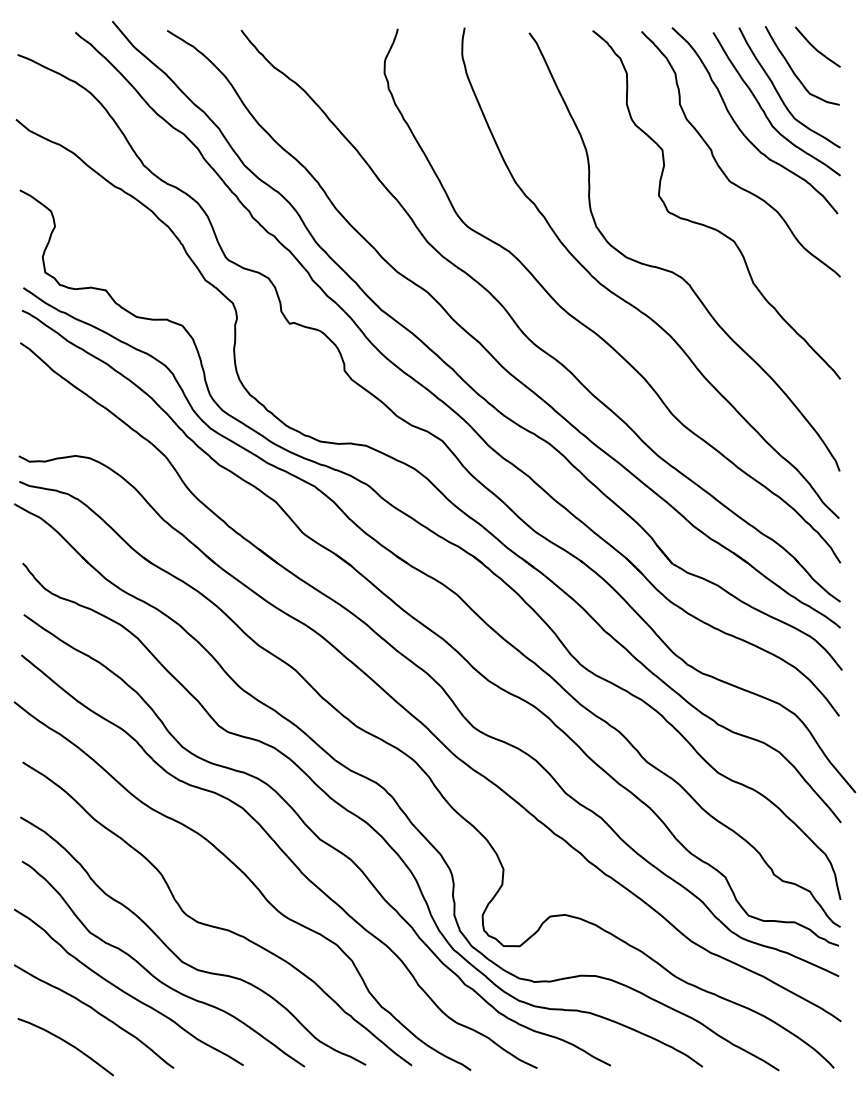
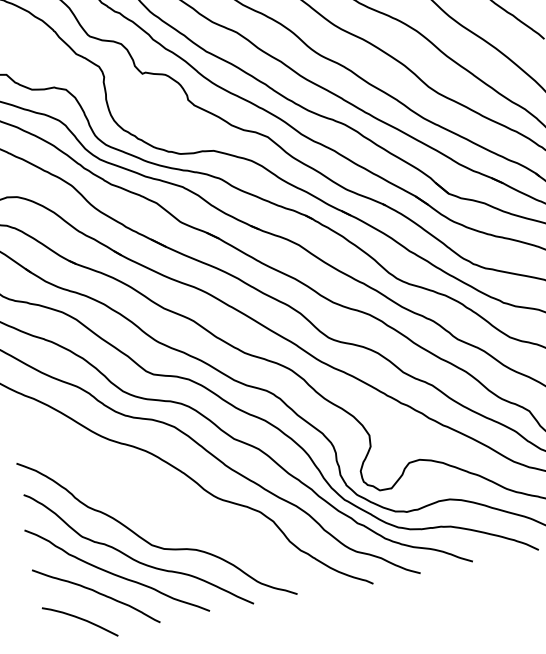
curve: (213, 925) -> (169, 514), removed

